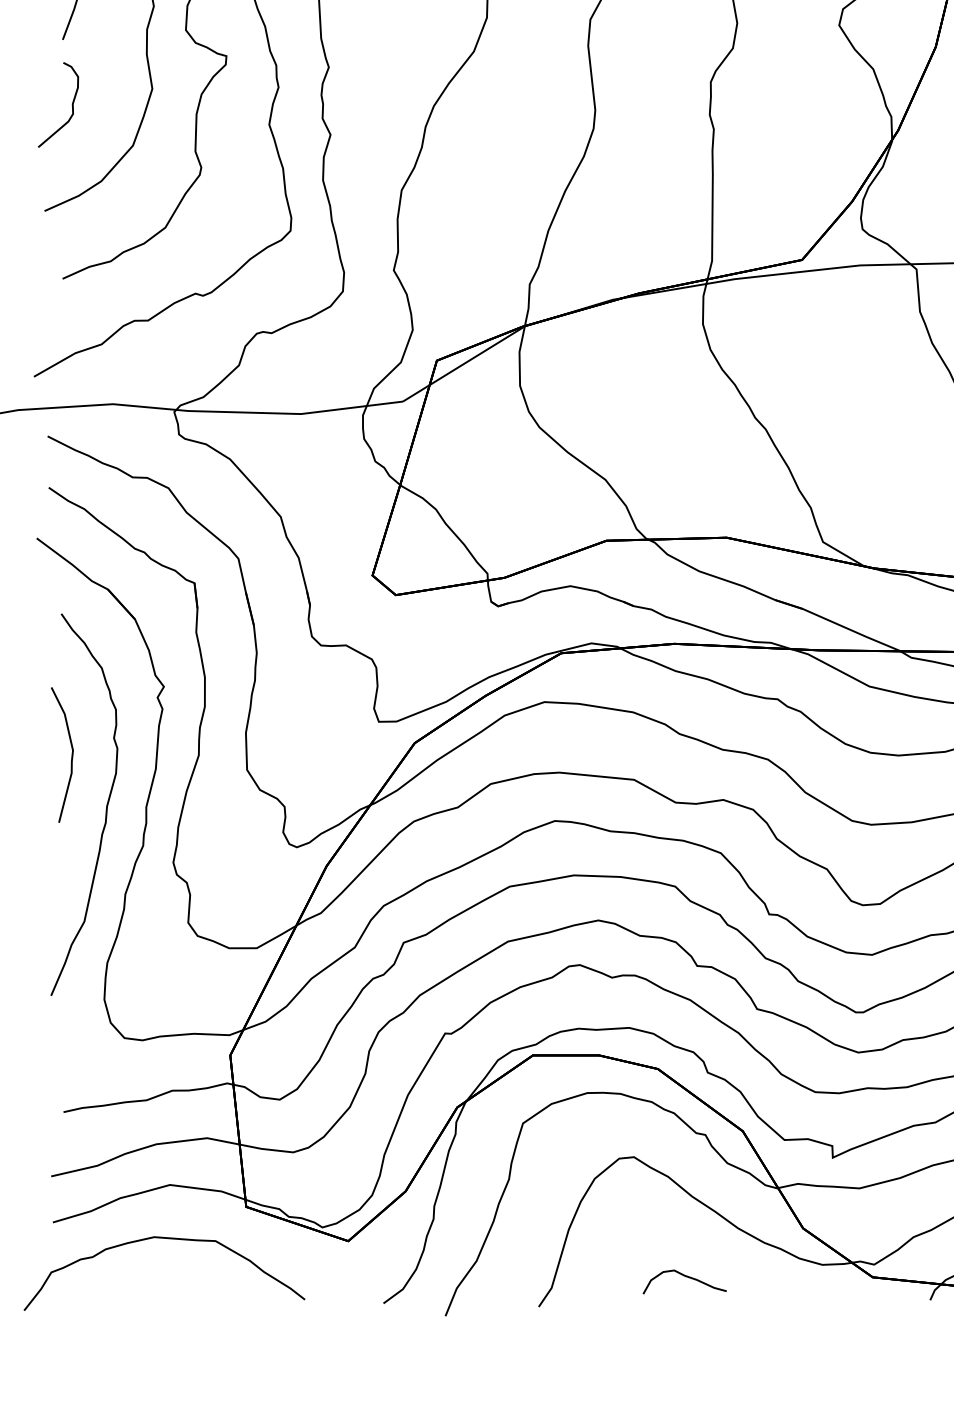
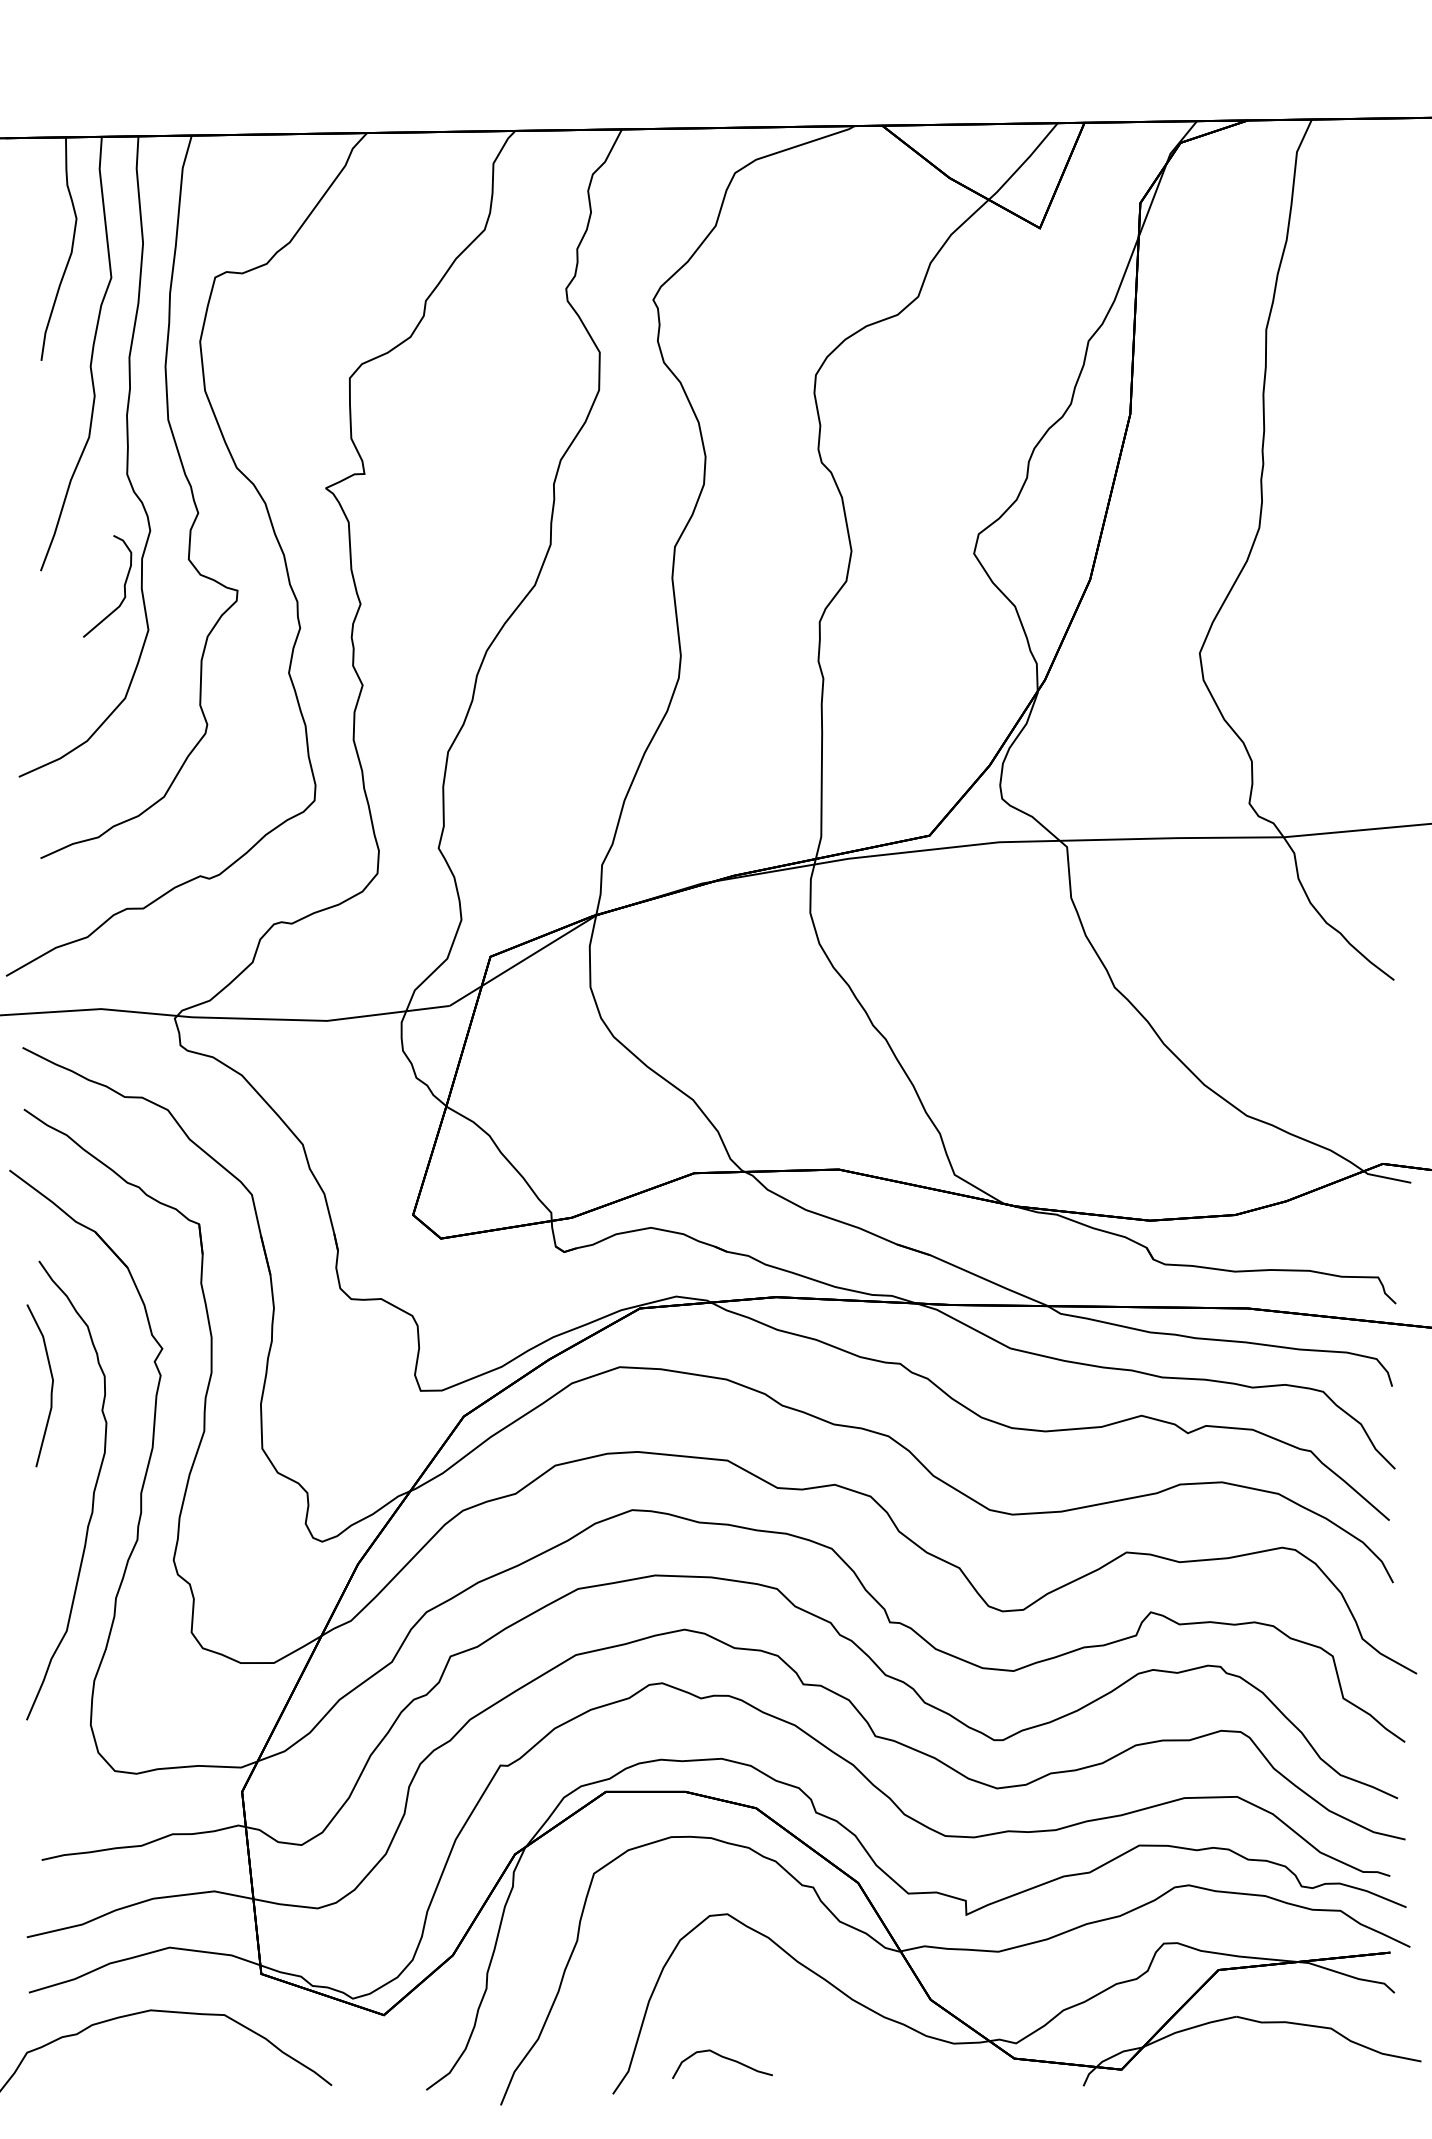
curve: (71, 105) -> (123, 586), moved
curve: (71, 754) -> (51, 1385), moved
curve: (685, 1277) -> (723, 2058), moved

